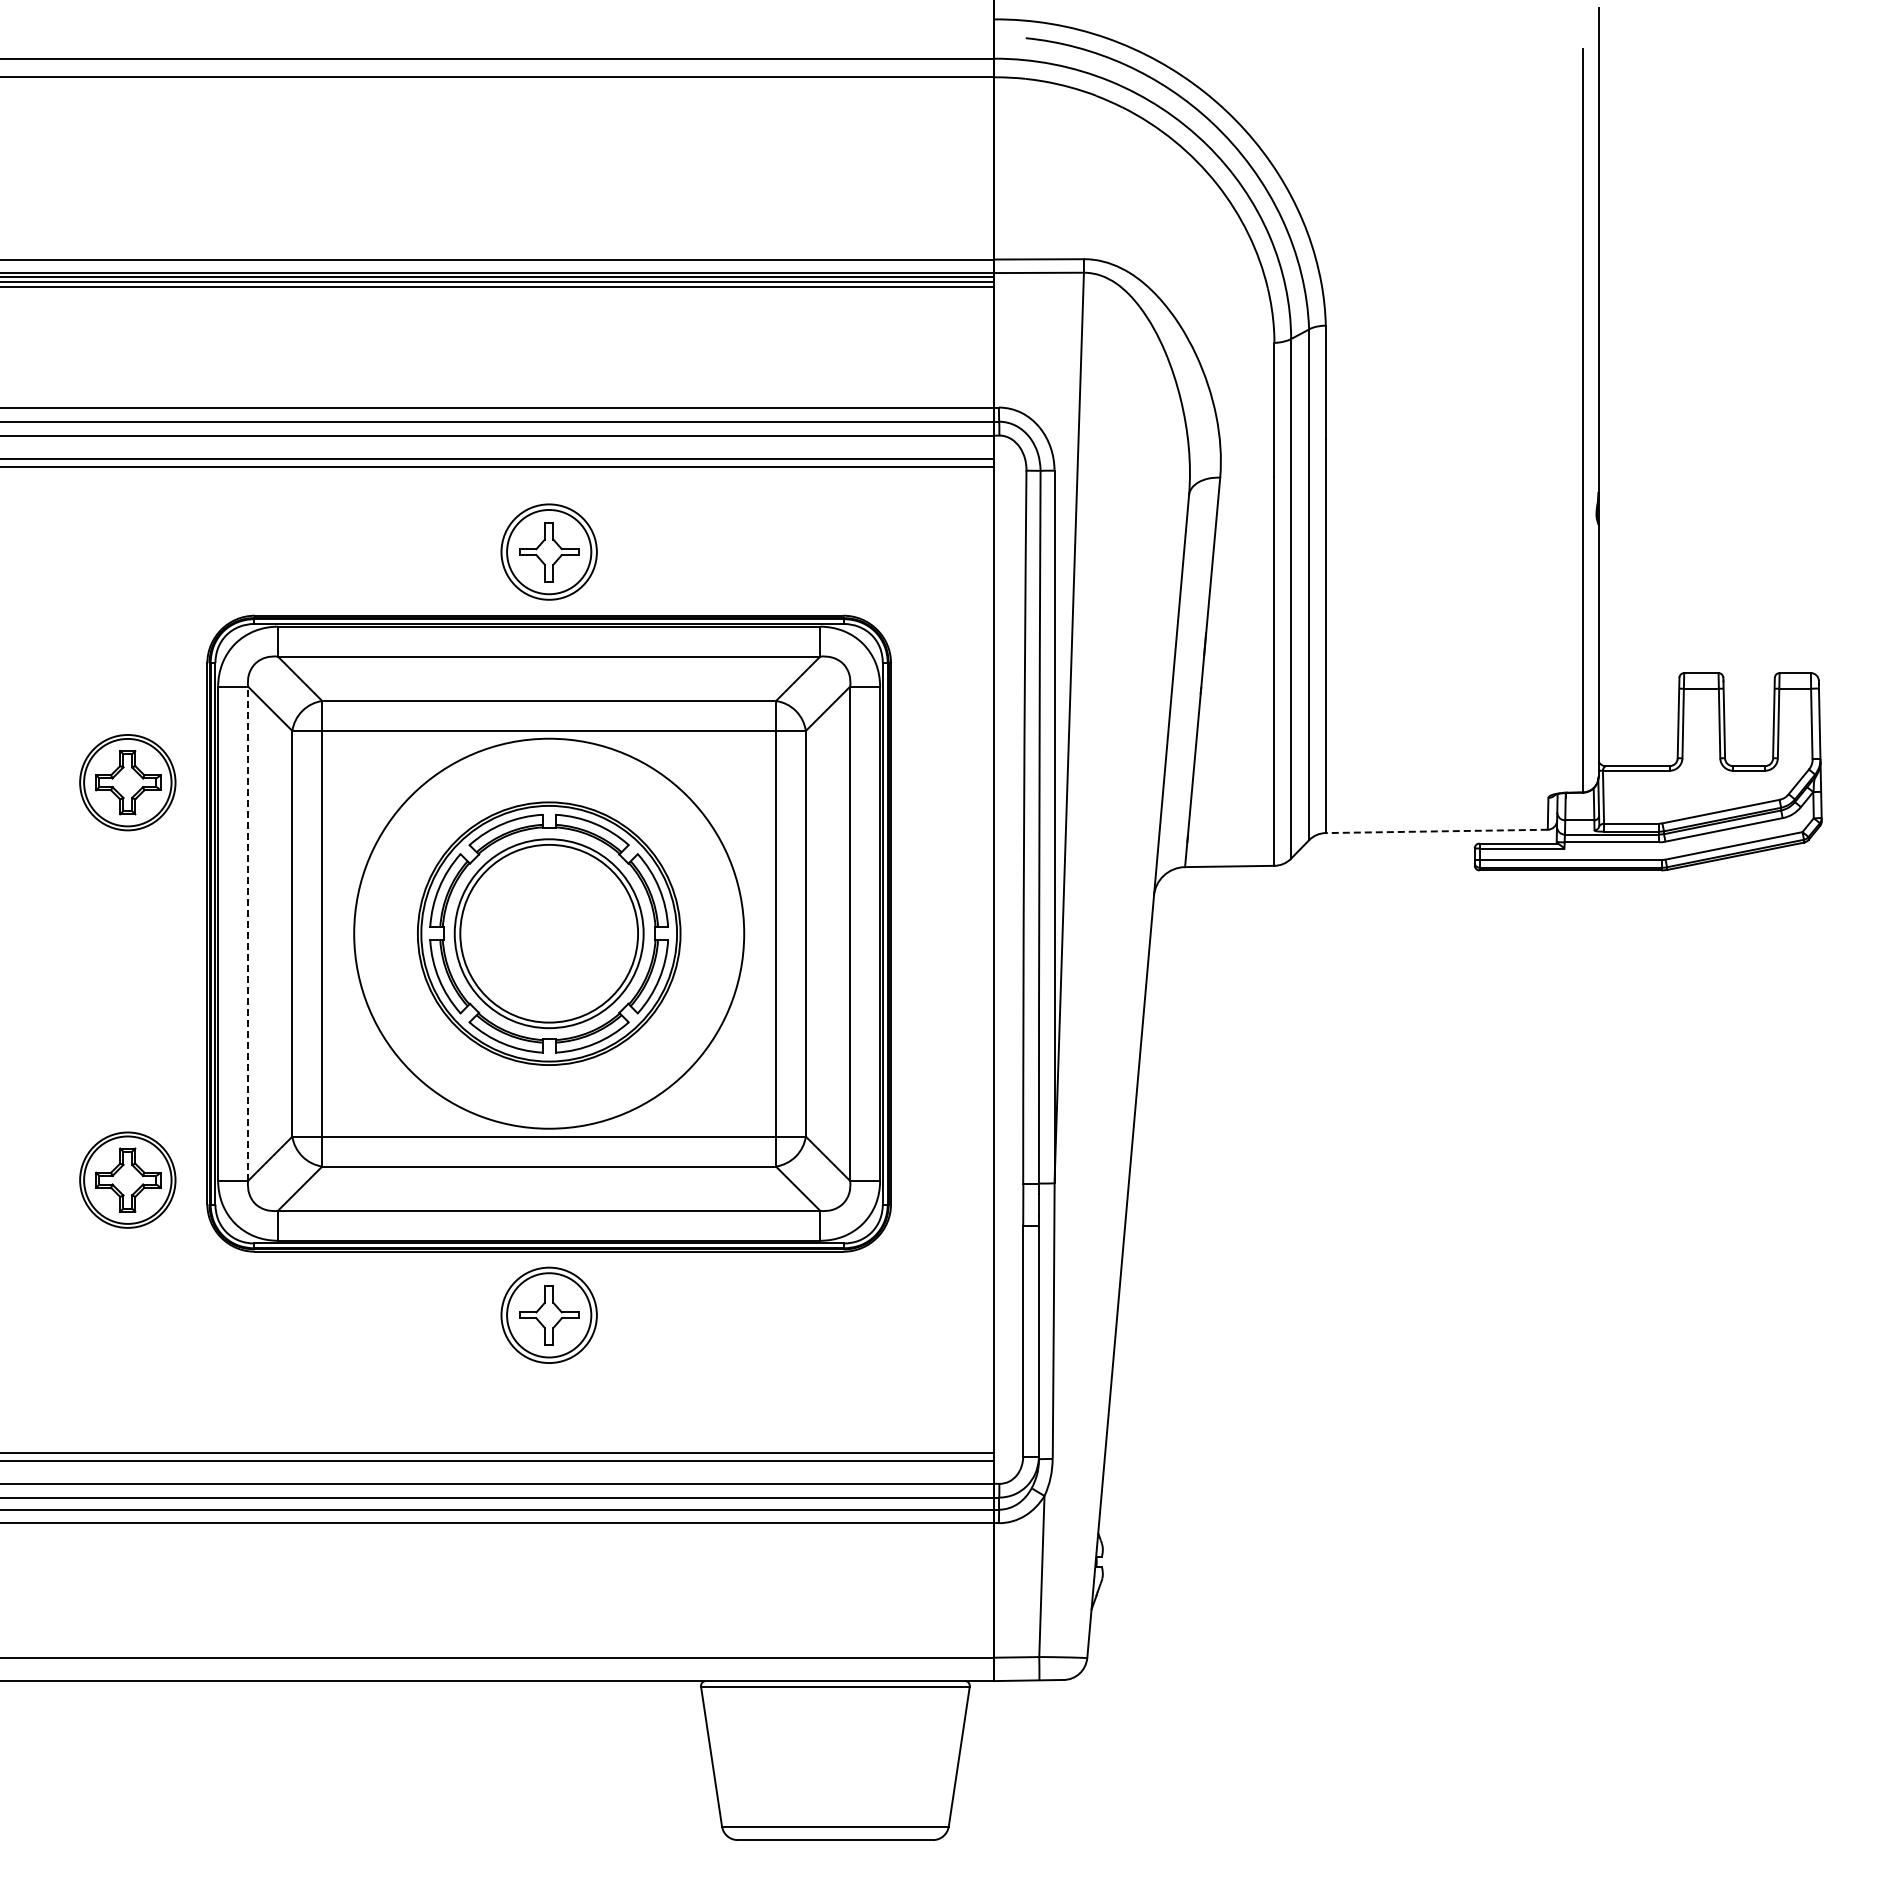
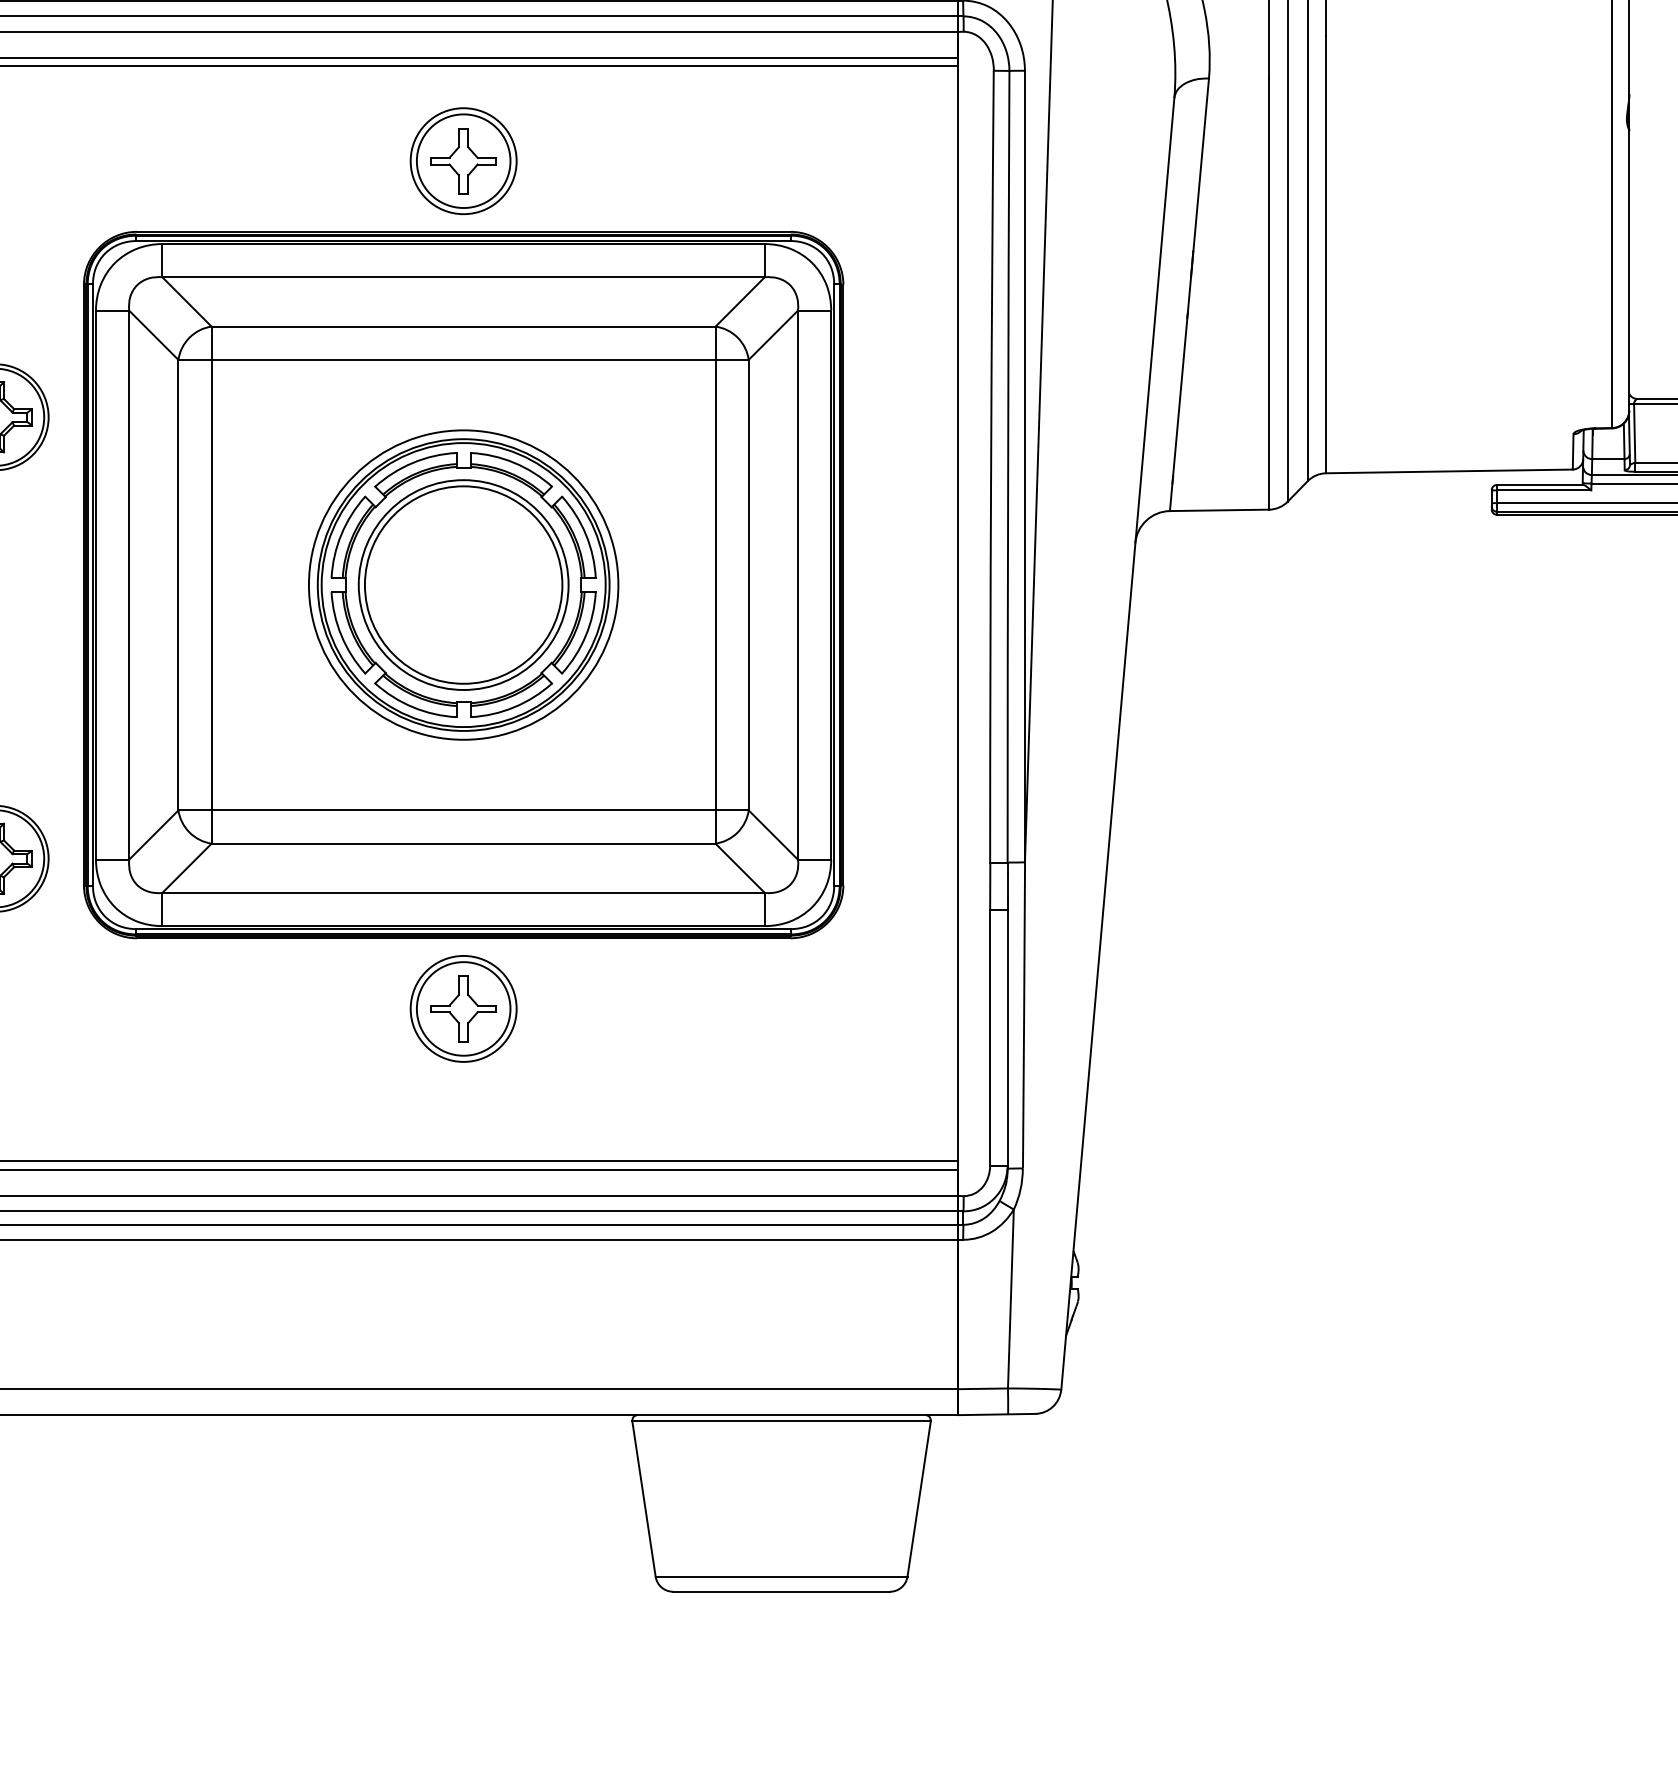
line: (1436, 831) -> (1449, 471), dashed -> solid
line: (248, 933) -> (129, 584), dashed -> solid
circle: (548, 933) -> (462, 584), size x0.71

